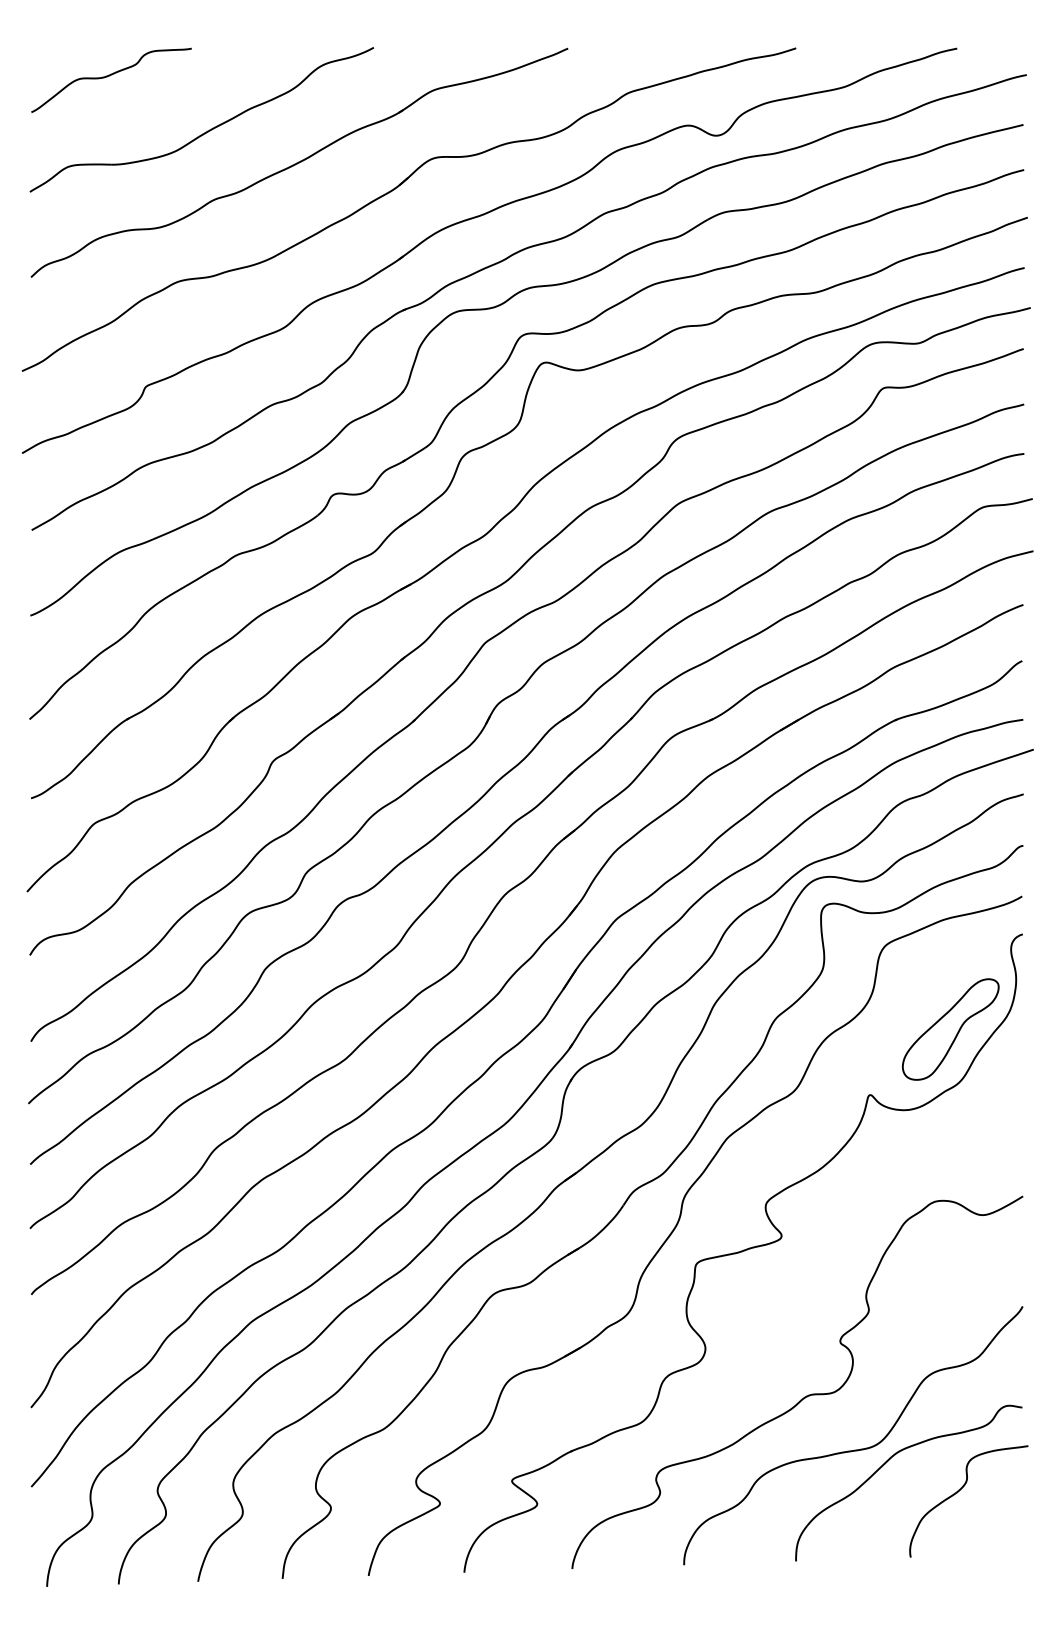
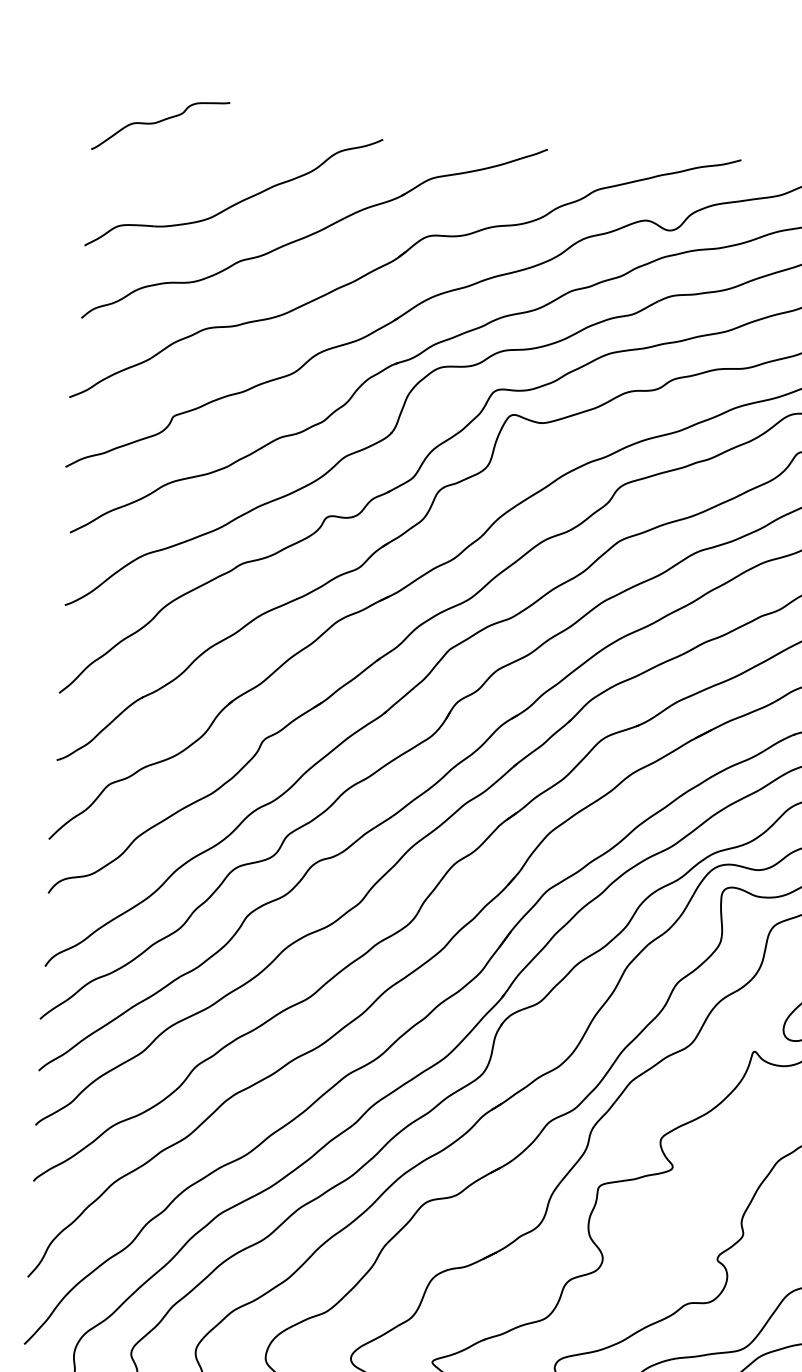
curve: (109, 76) -> (159, 122), moved

